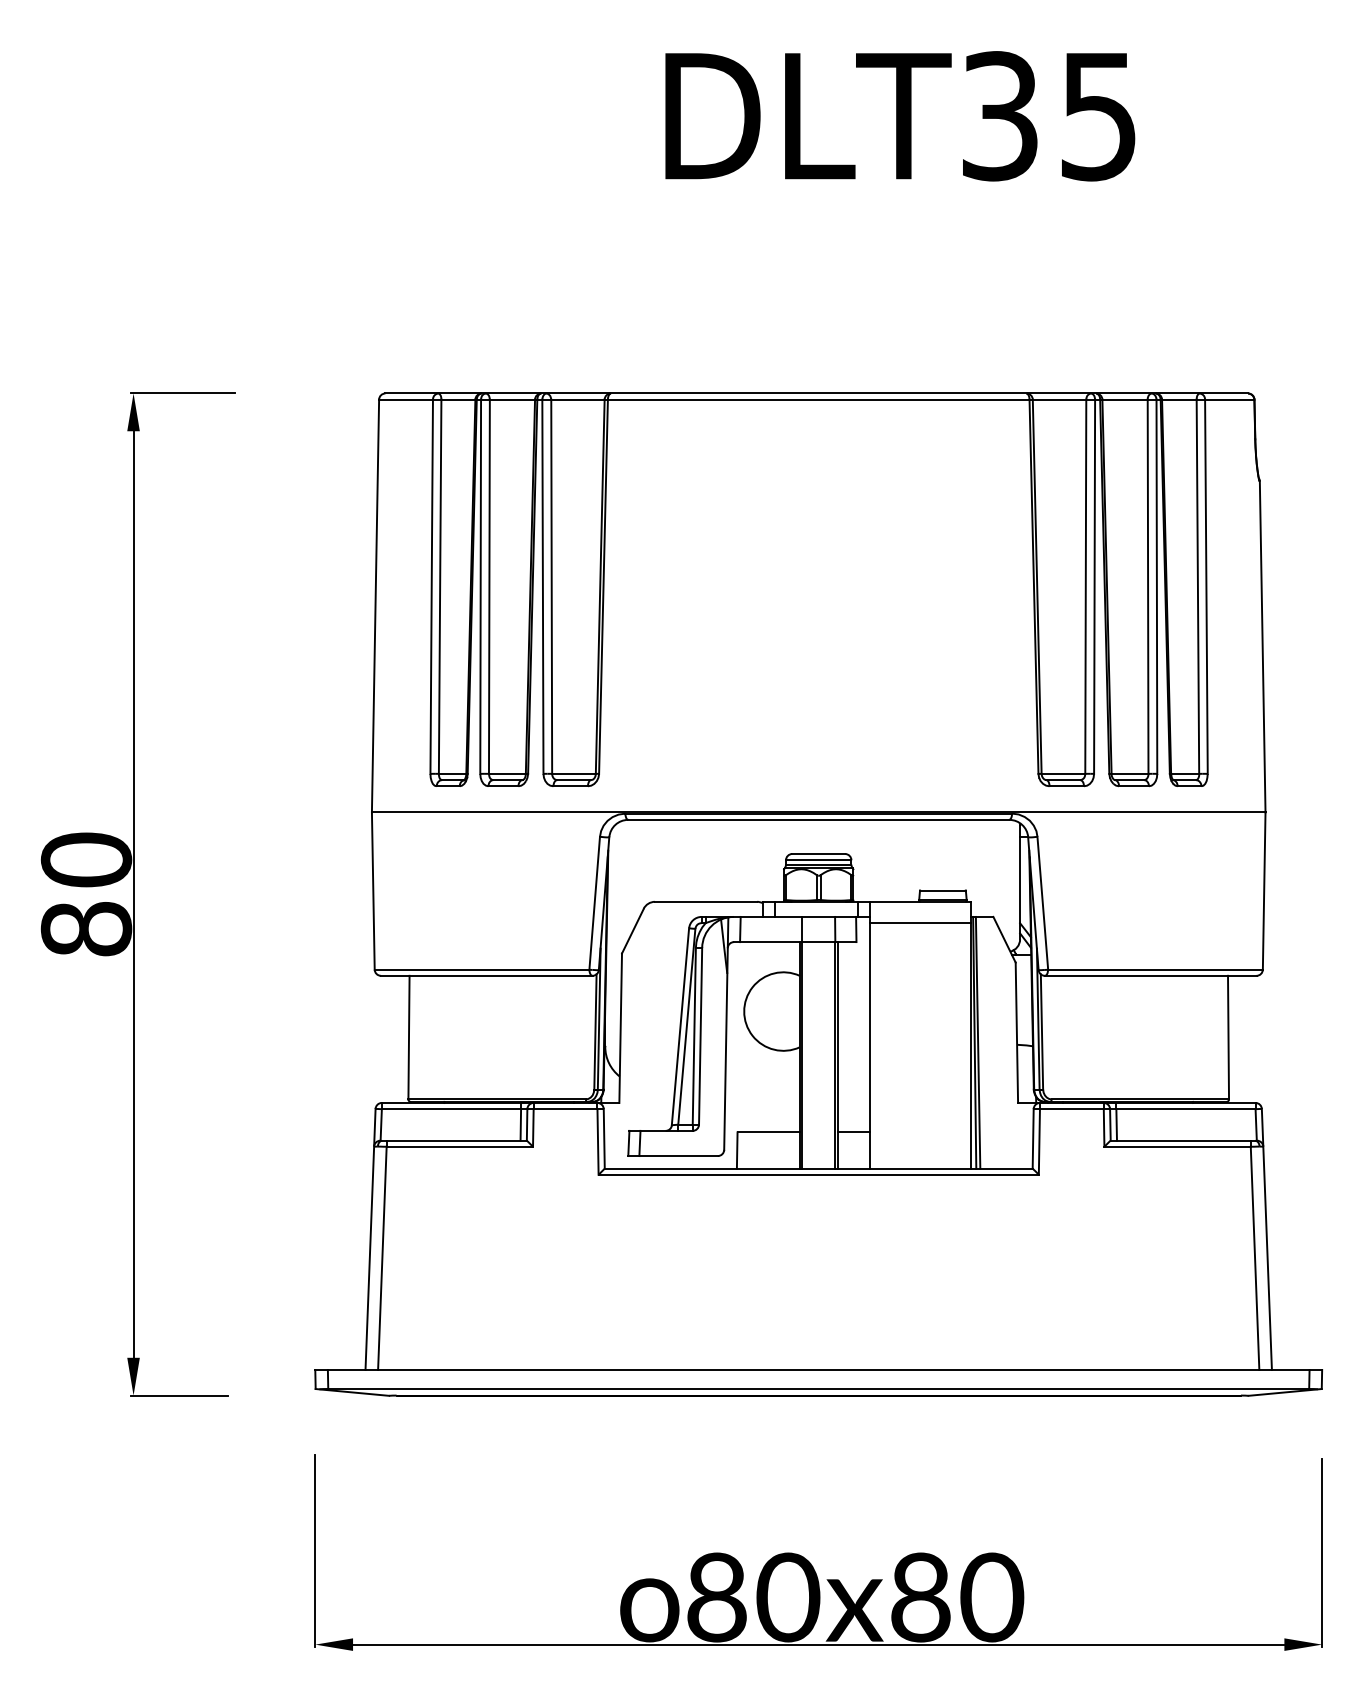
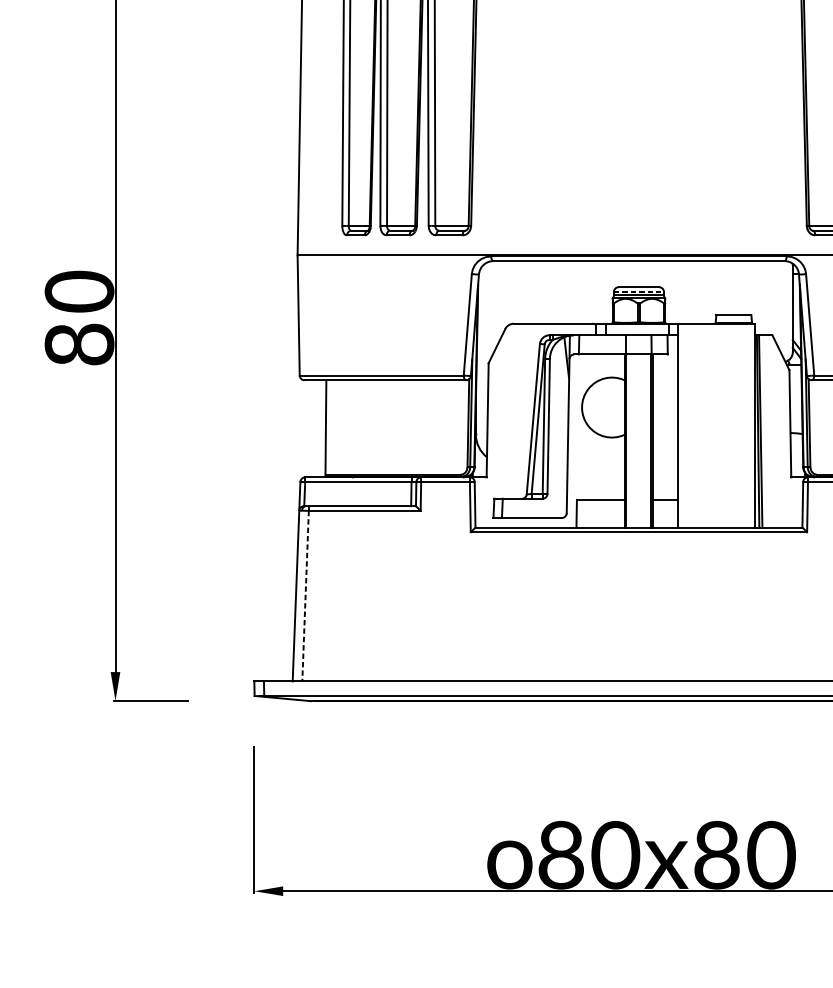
line: (818, 860) -> (638, 292), solid -> dashed
line: (920, 922) -> (716, 339), removed
line: (382, 1258) -> (305, 596), solid -> dashed

